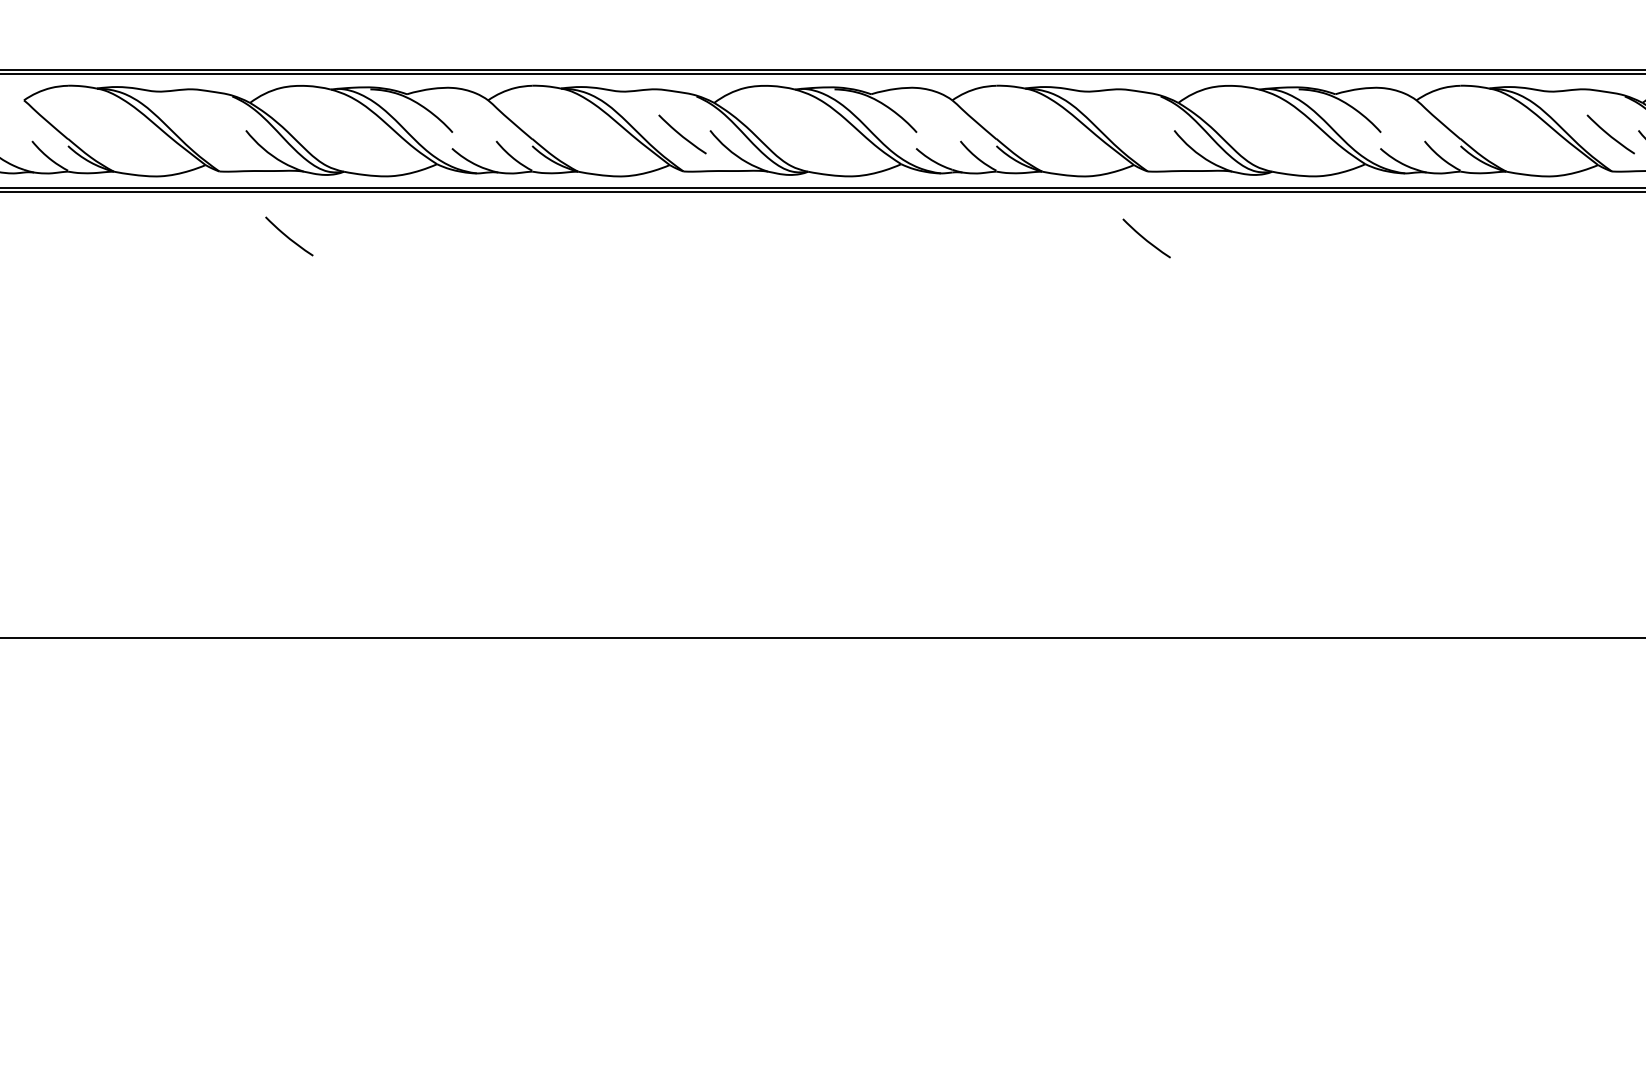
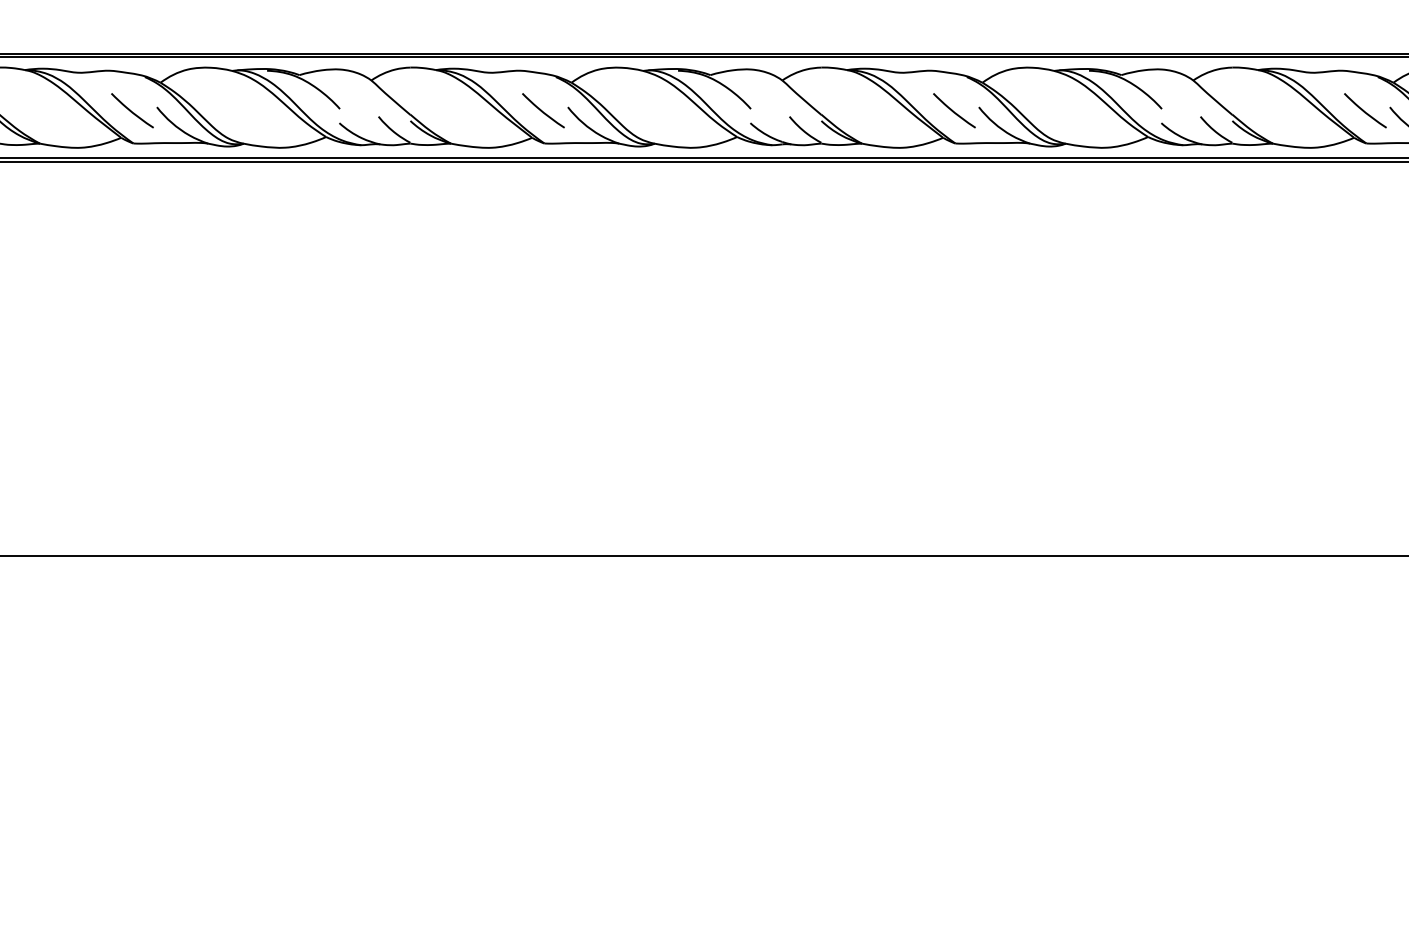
curve: (288, 236) -> (131, 110), moved
curve: (1145, 238) -> (953, 110), moved

